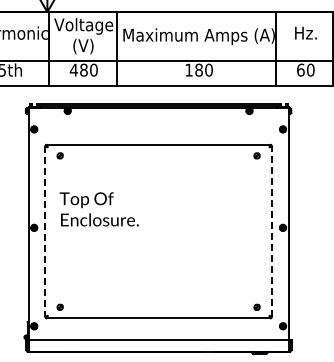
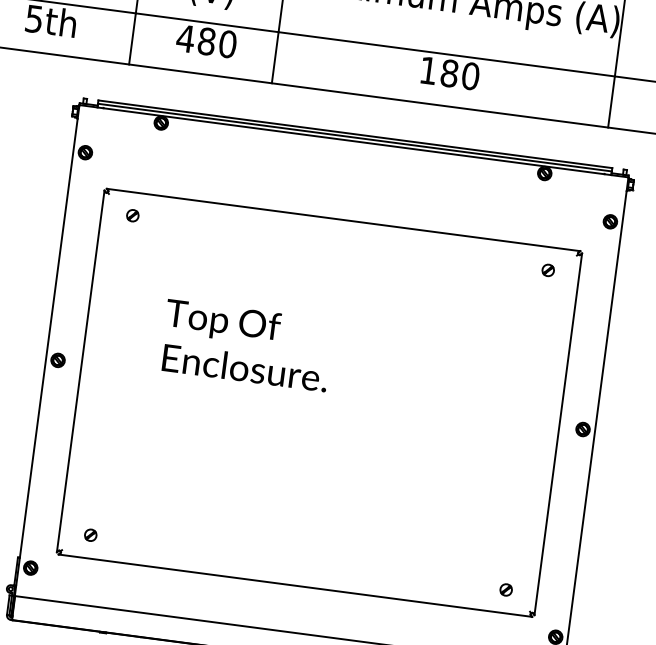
text: (98, 209) -> (245, 345), moved
line: (45, 231) -> (80, 371), dashed -> solid
line: (271, 231) -> (557, 433), dashed -> solid

